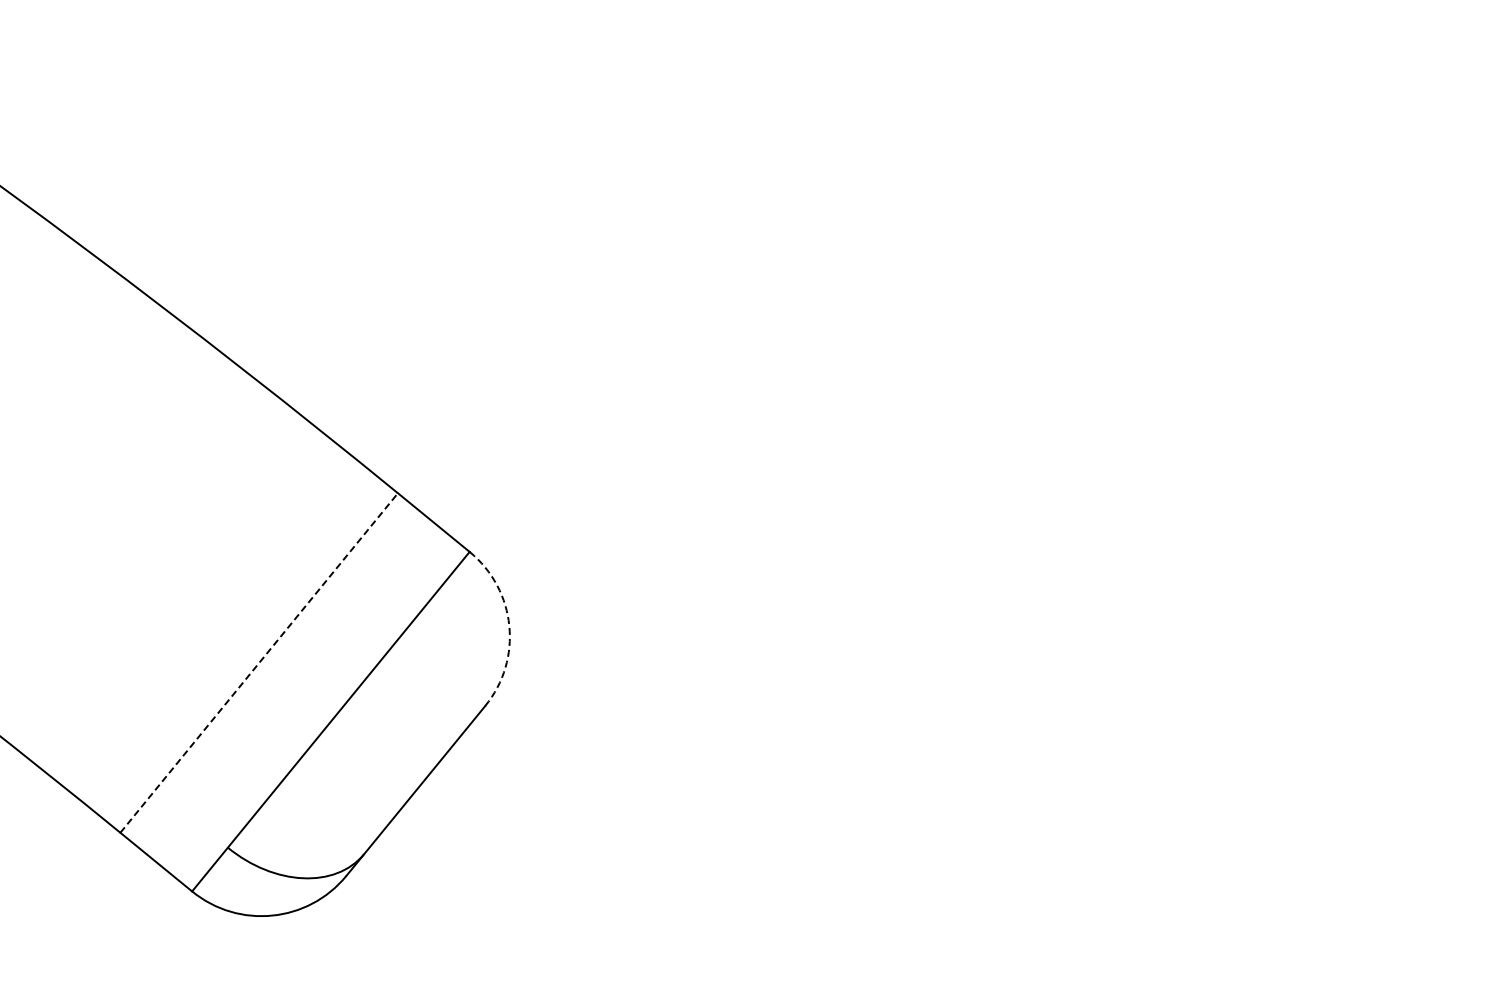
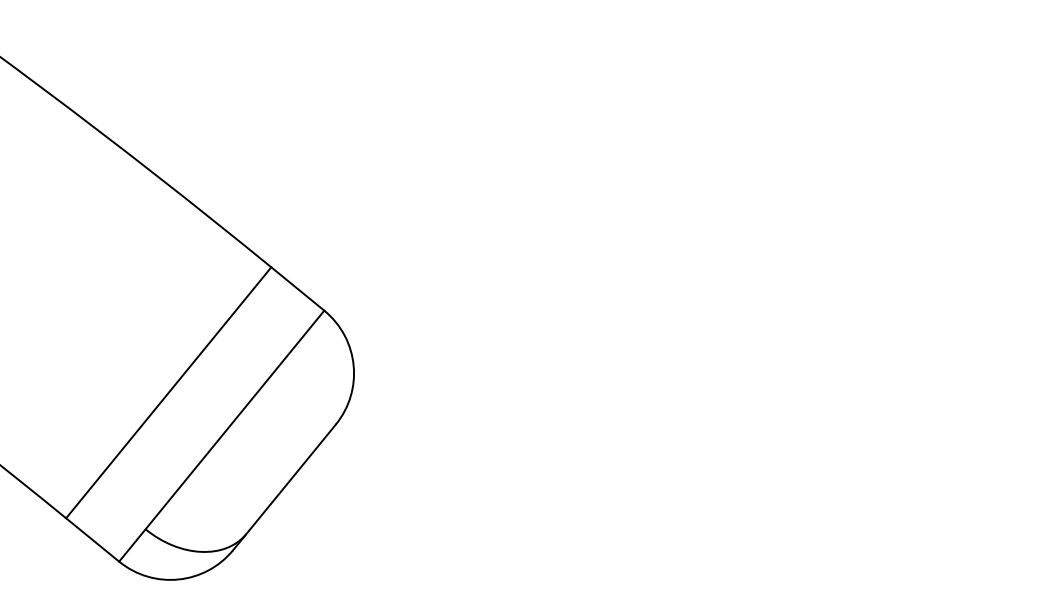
arc: (509, 625) -> (353, 365), dashed -> solid
line: (259, 662) -> (168, 392), dashed -> solid

